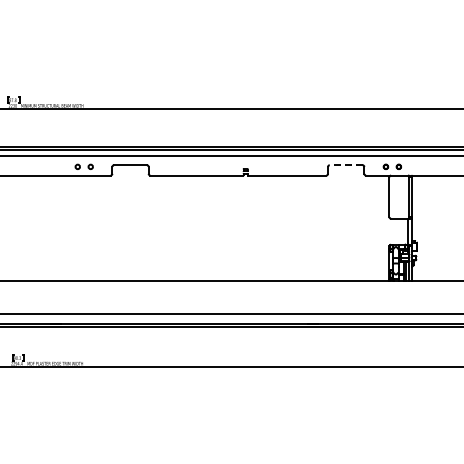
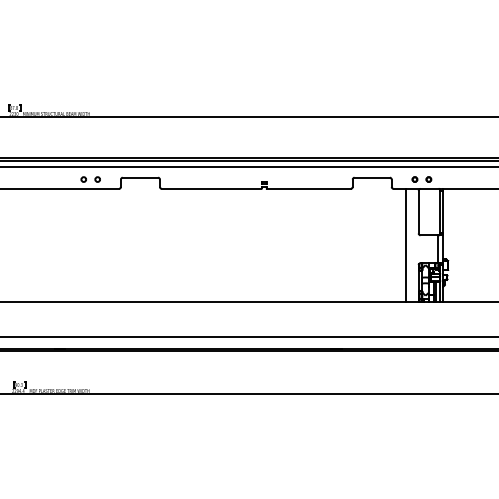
line: (345, 165) -> (371, 178), dashed -> solid
line: (377, 228) -> (405, 245), added

